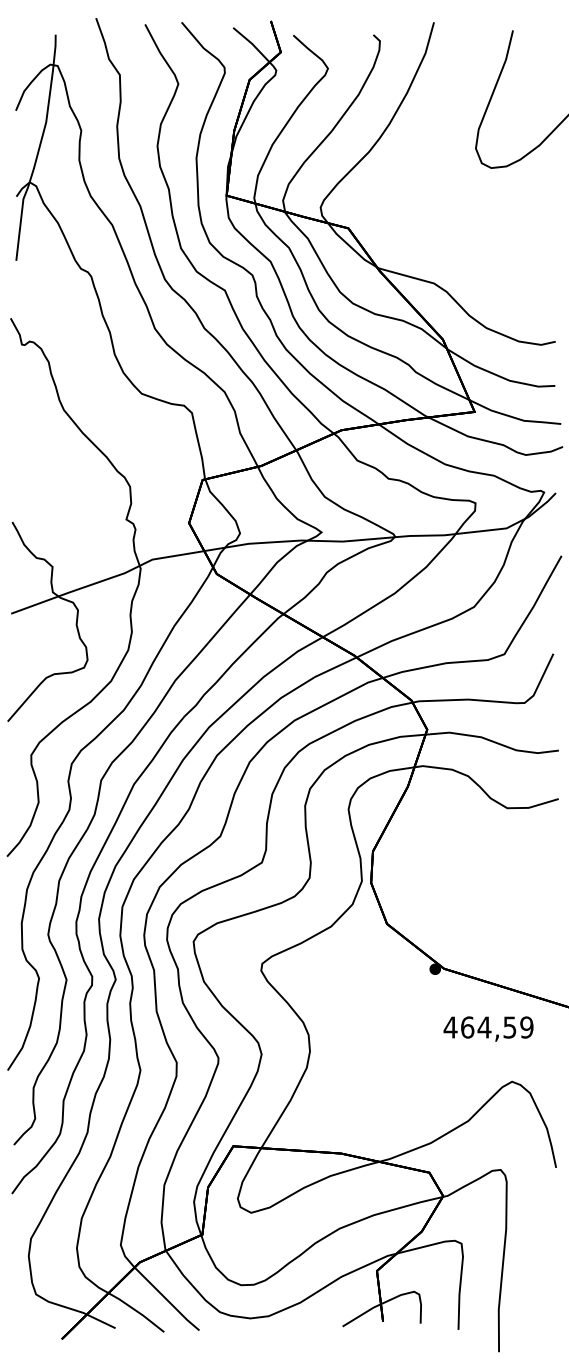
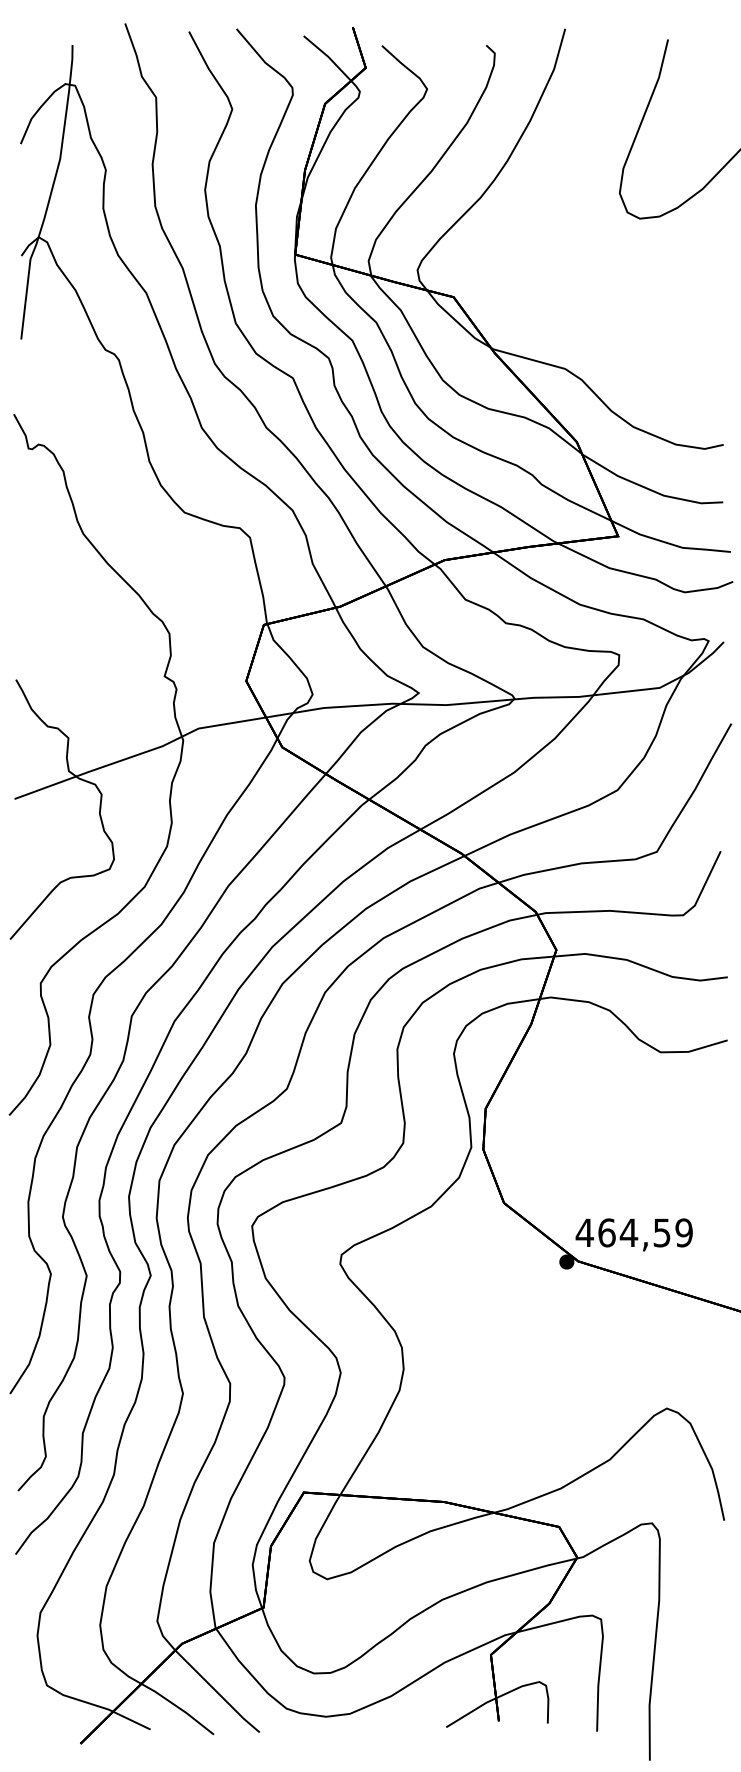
text: (487, 1028) -> (633, 1234), moved

